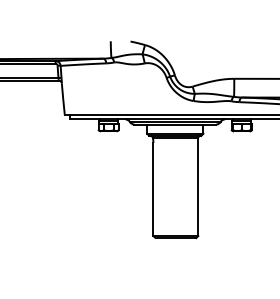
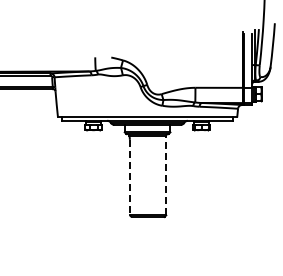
line: (198, 186) -> (166, 175), solid -> dashed
line: (152, 189) -> (129, 177), solid -> dashed

